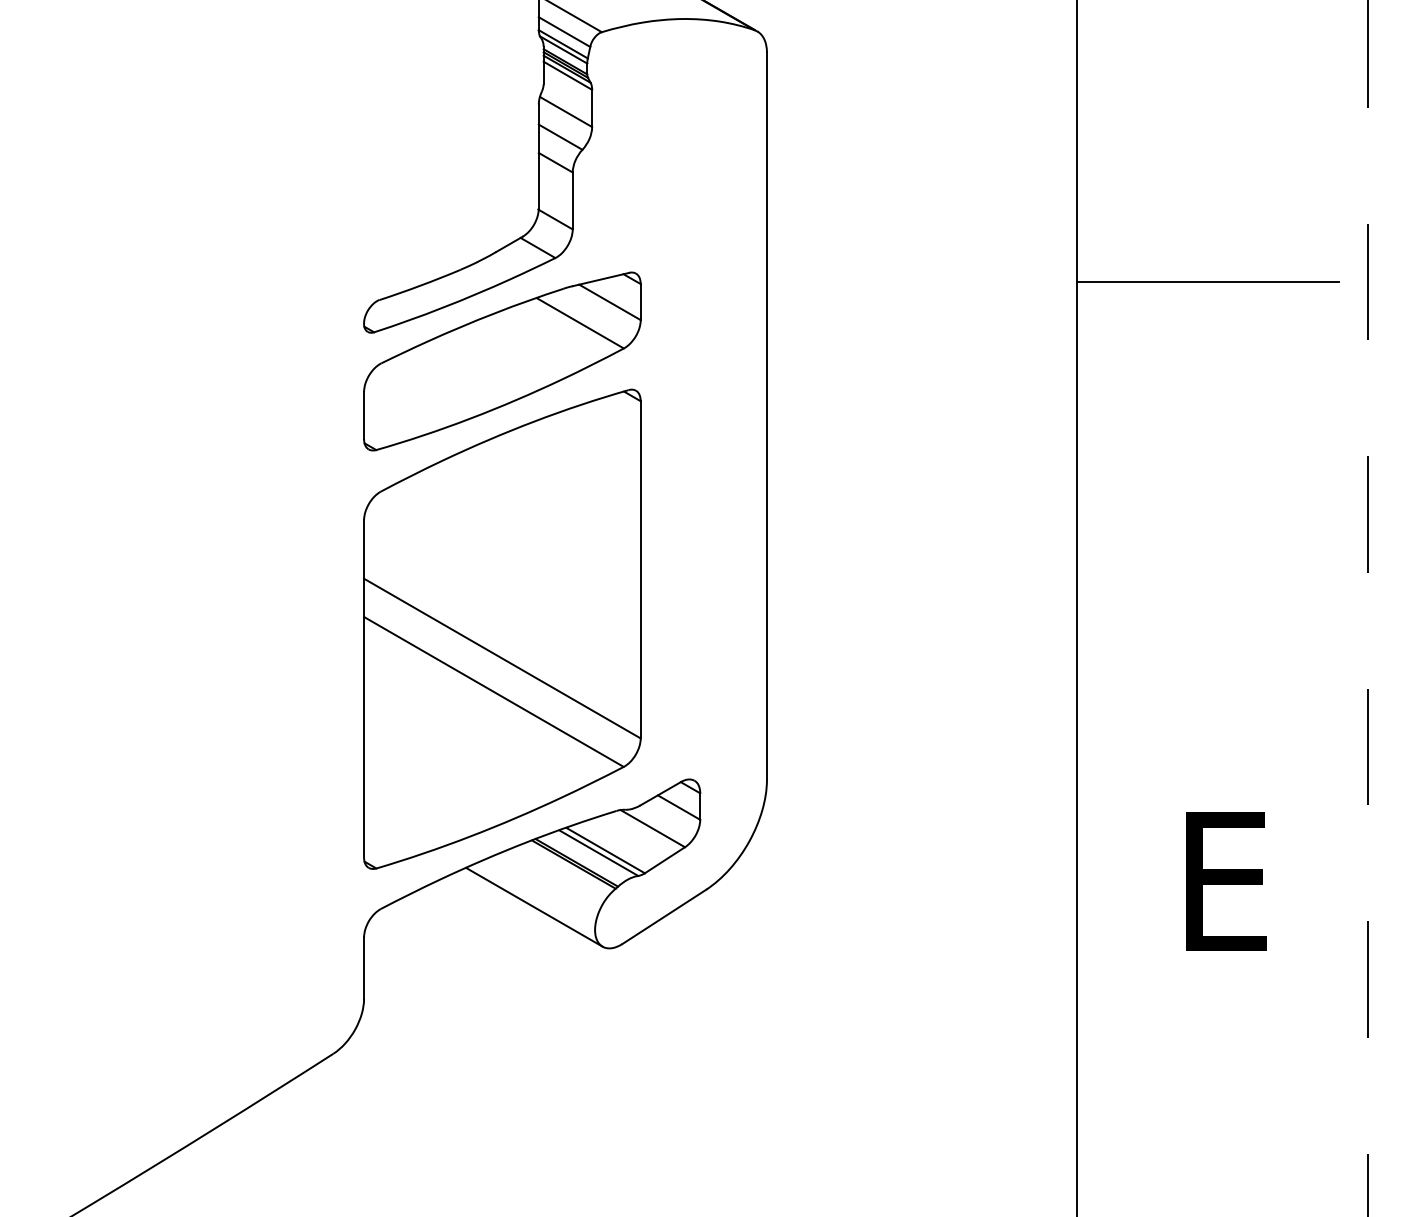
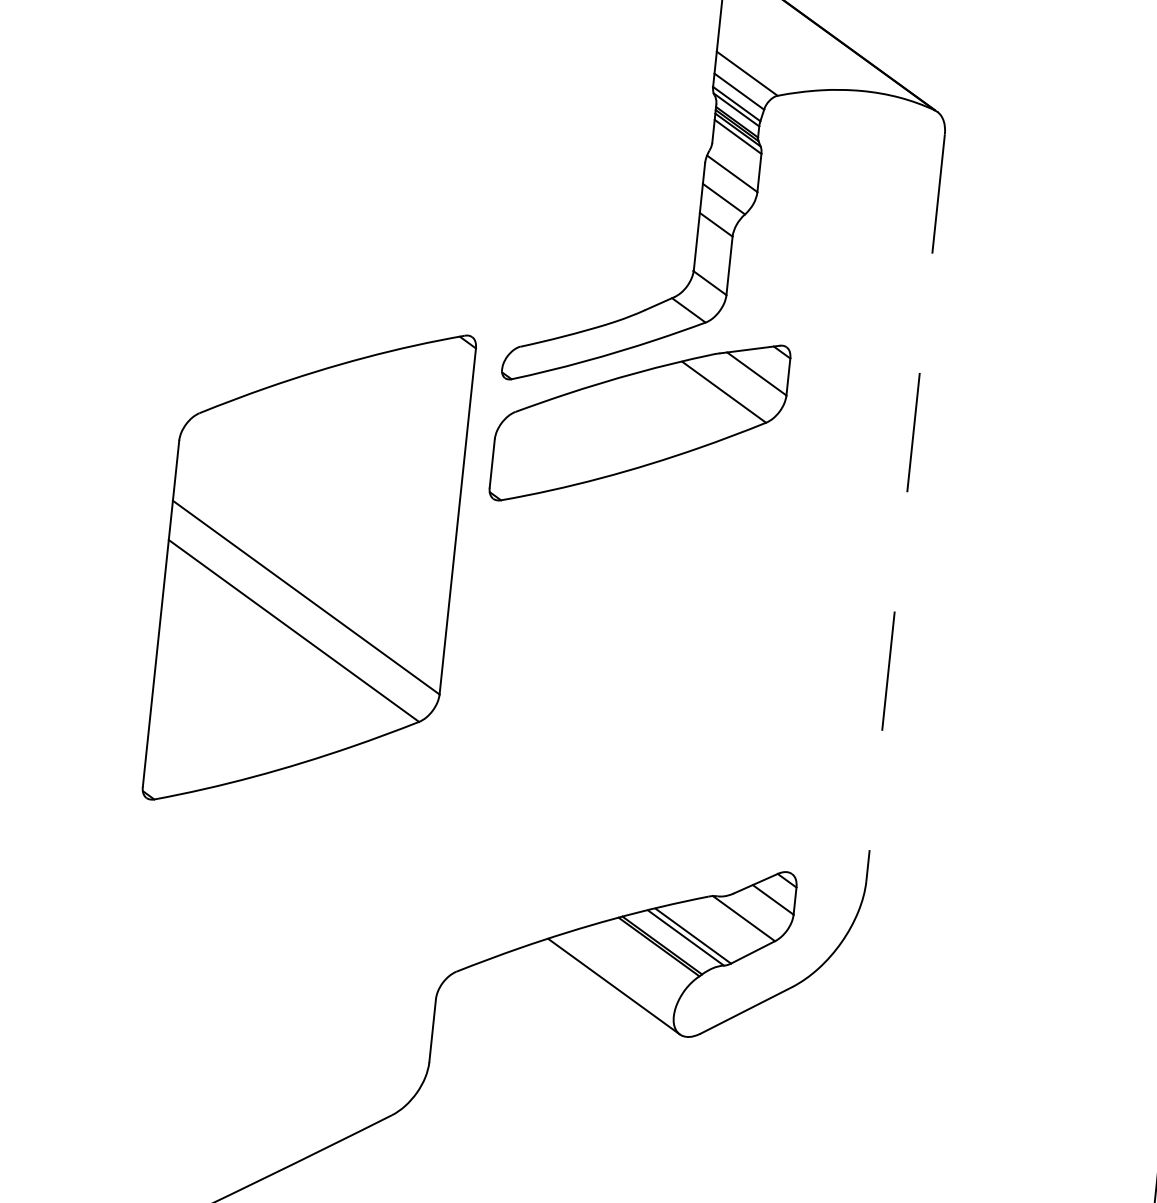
line: (766, 416) -> (905, 507), solid -> dashed
part: (502, 628) -> (309, 566), moved

